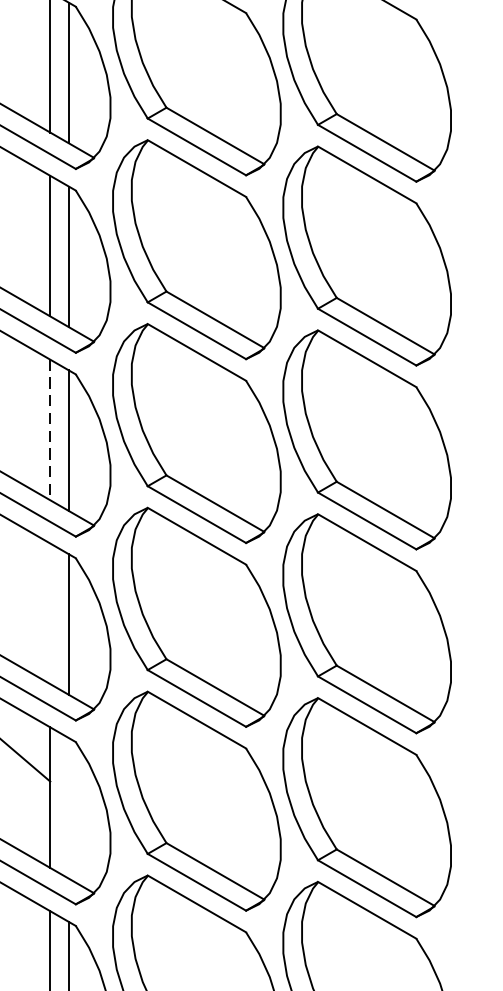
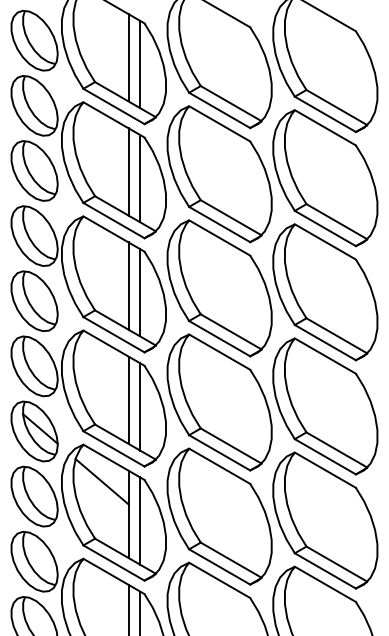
line: (50, 430) -> (128, 286), dashed -> solid
line: (50, 612) -> (128, 399), added
line: (69, 807) -> (140, 520), added

